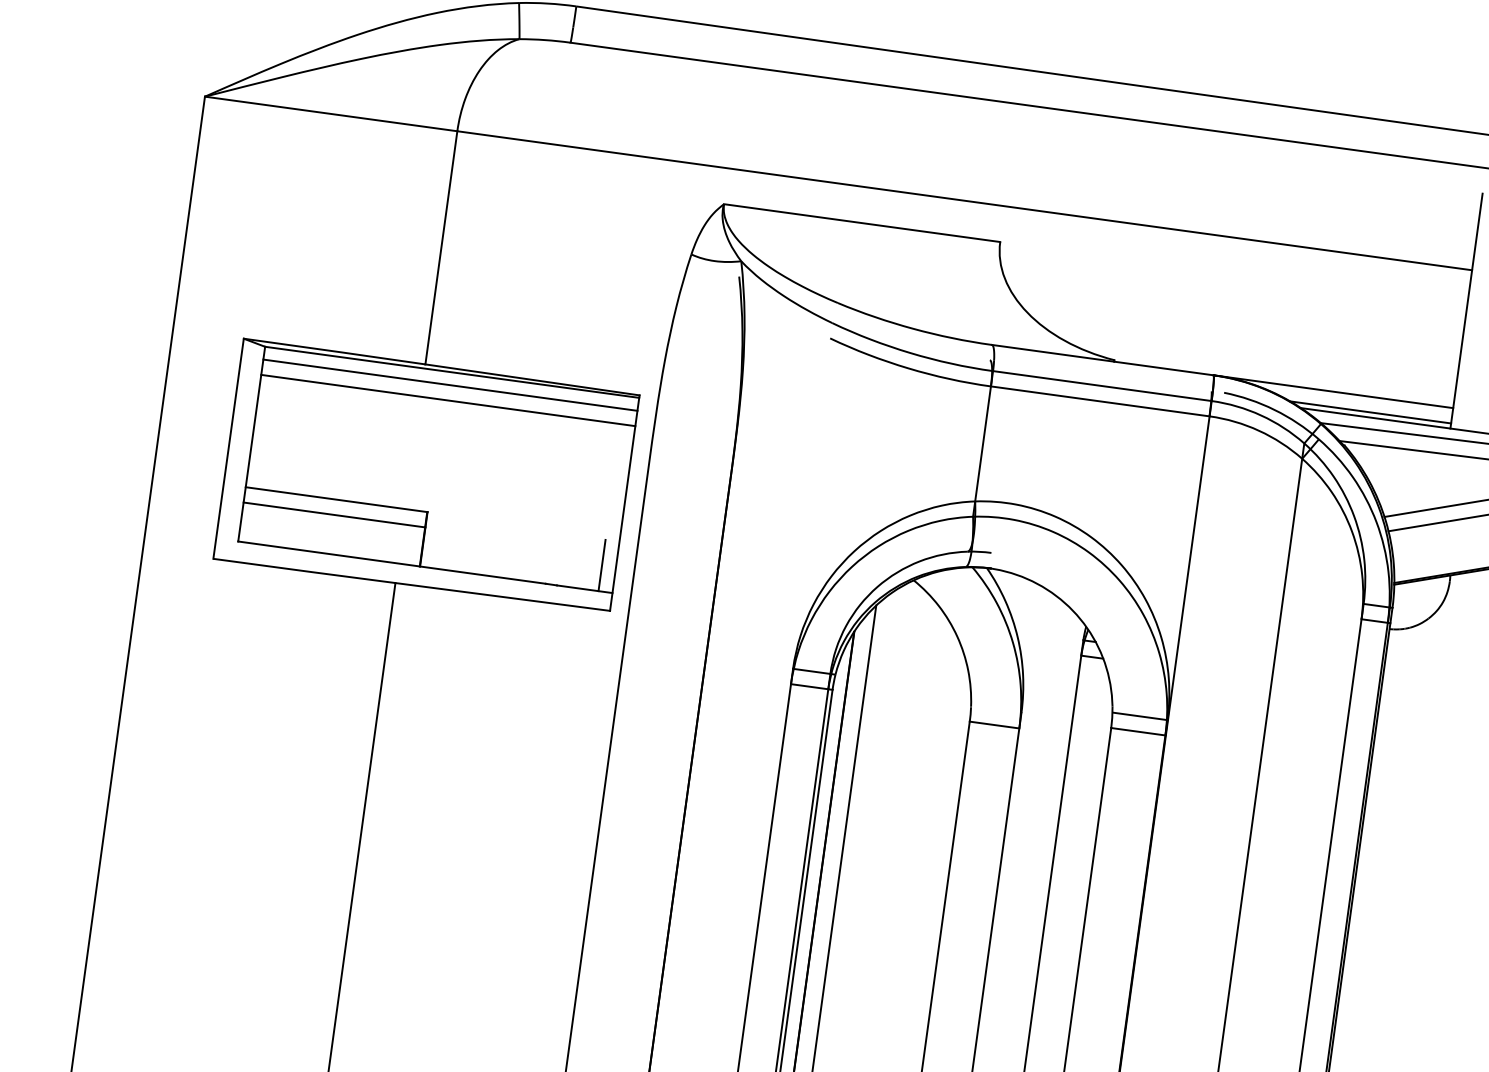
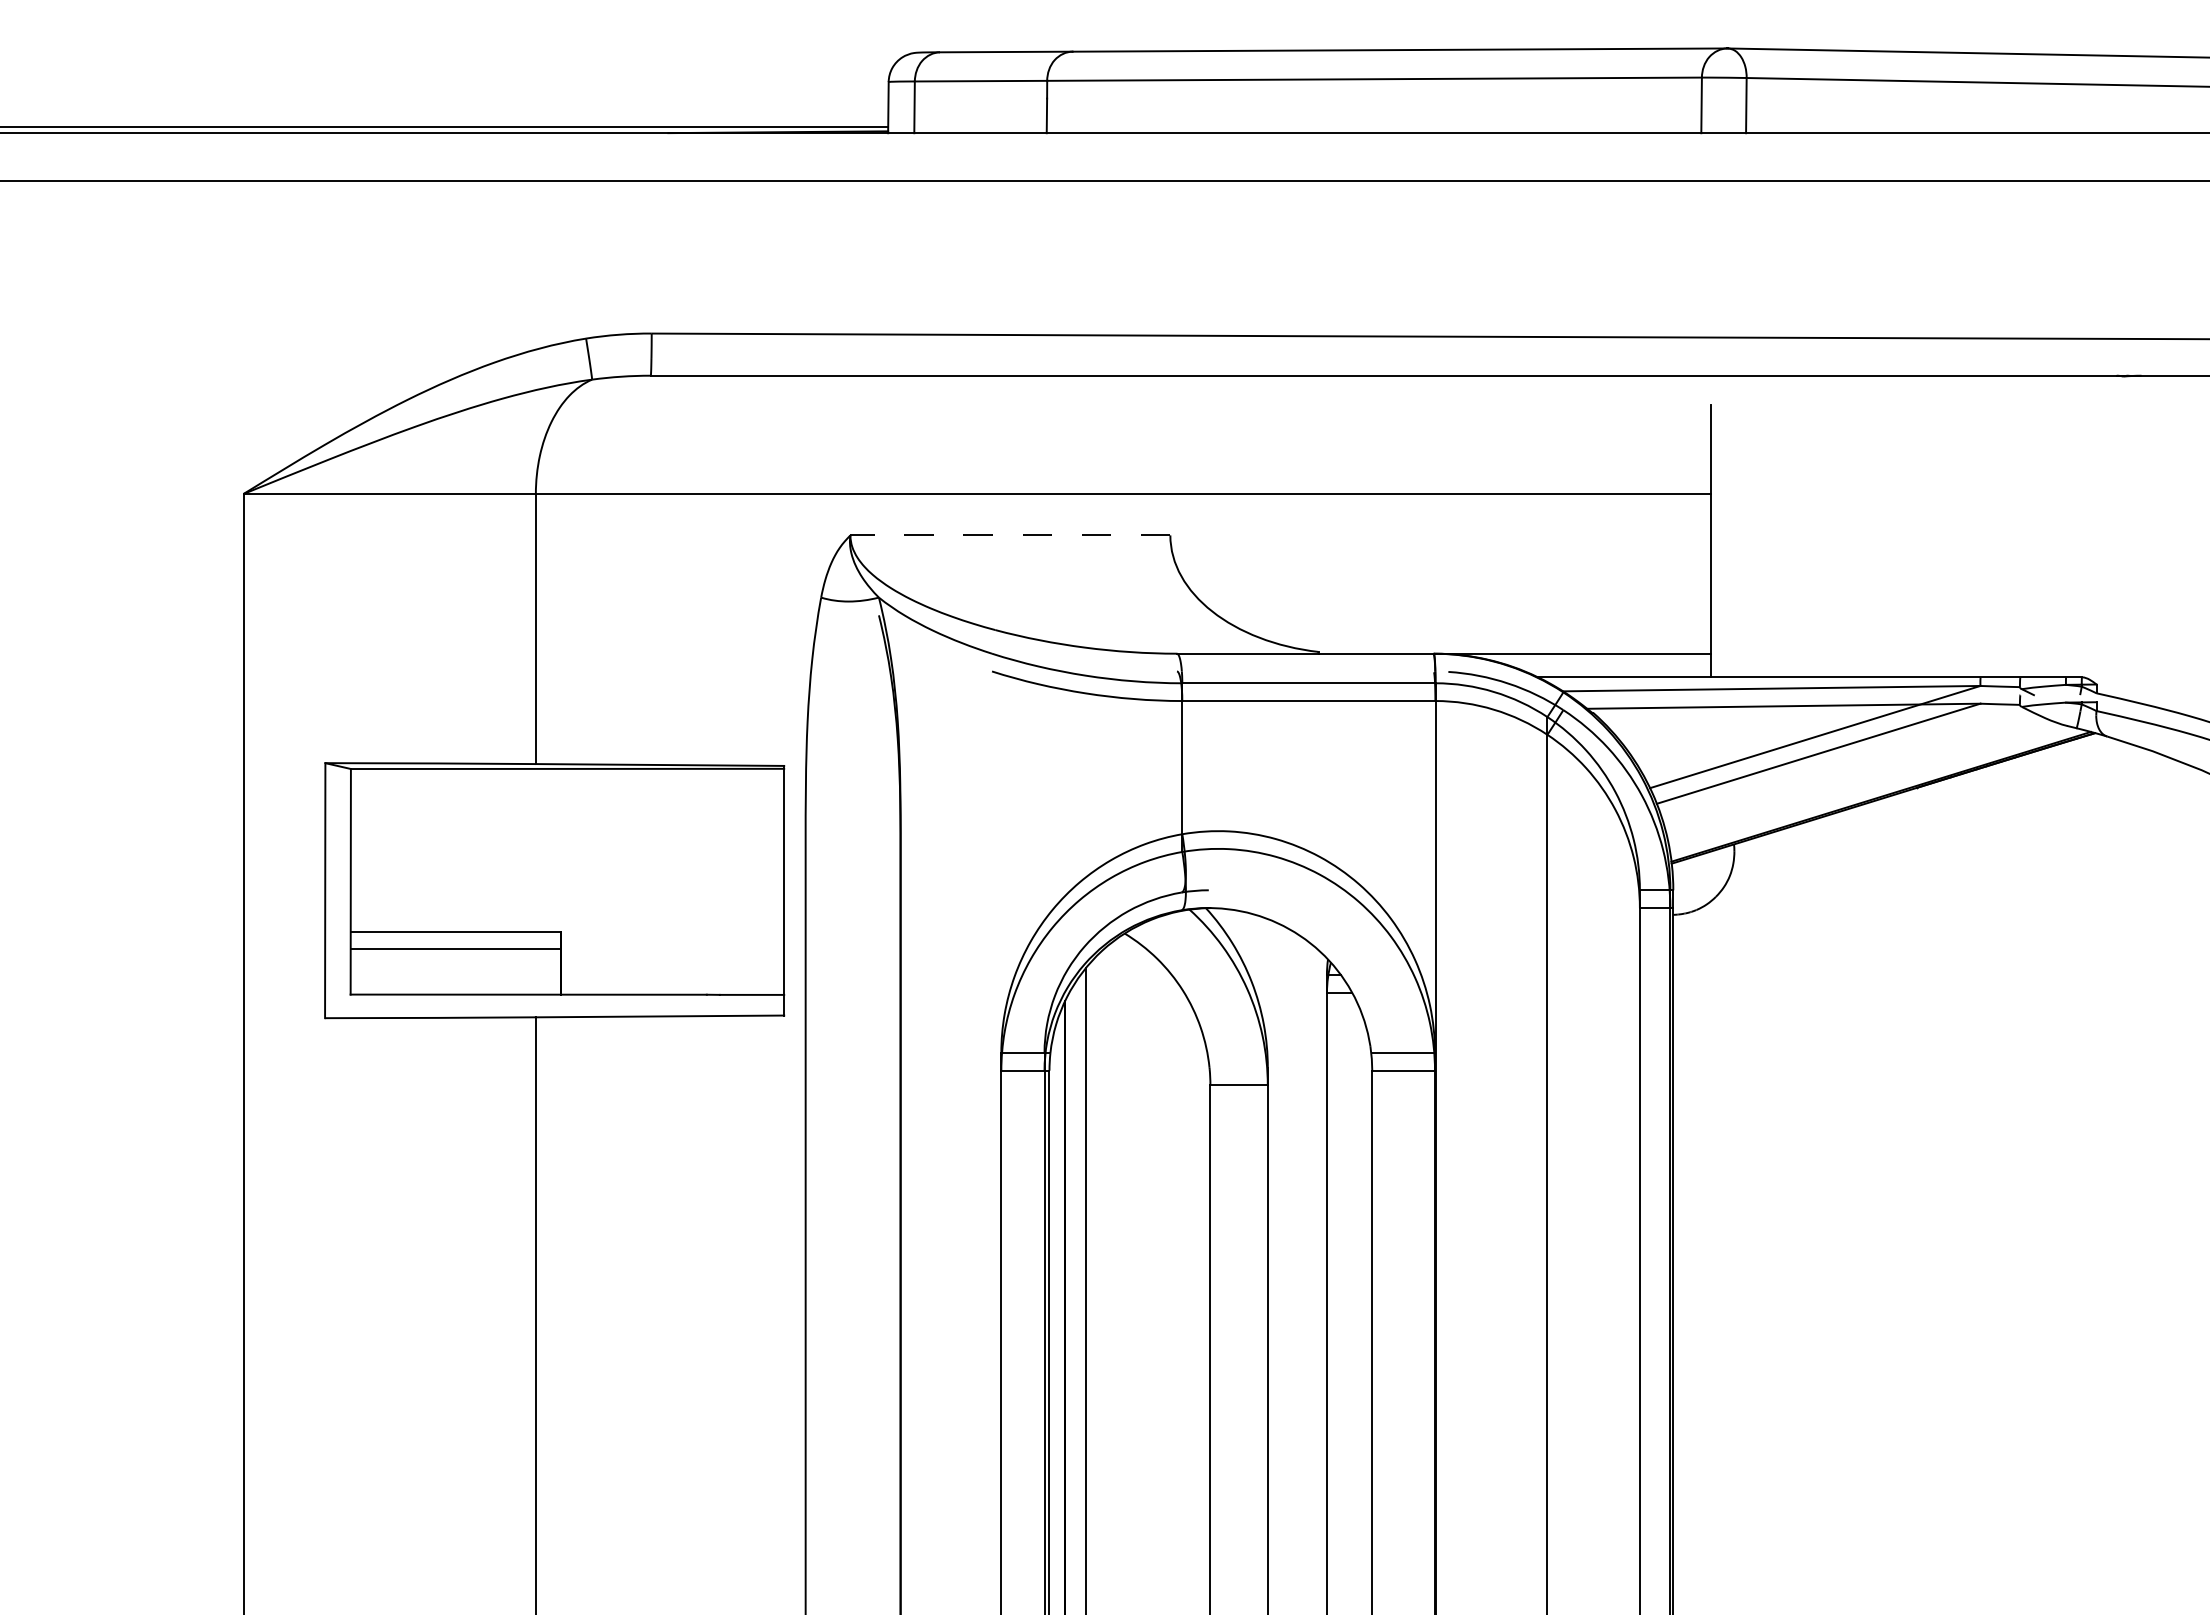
line: (862, 223) -> (1010, 535), solid -> dashed
line: (450, 384) -> (567, 783), removed
line: (448, 400) -> (567, 801), removed
line: (1370, 412) -> (1617, 671), removed
line: (602, 564) -> (768, 964), removed

